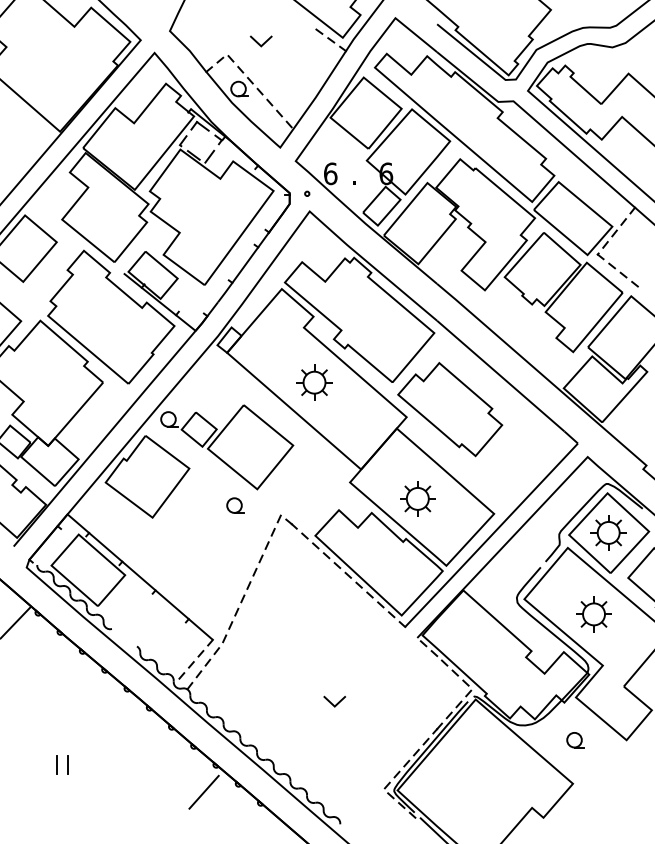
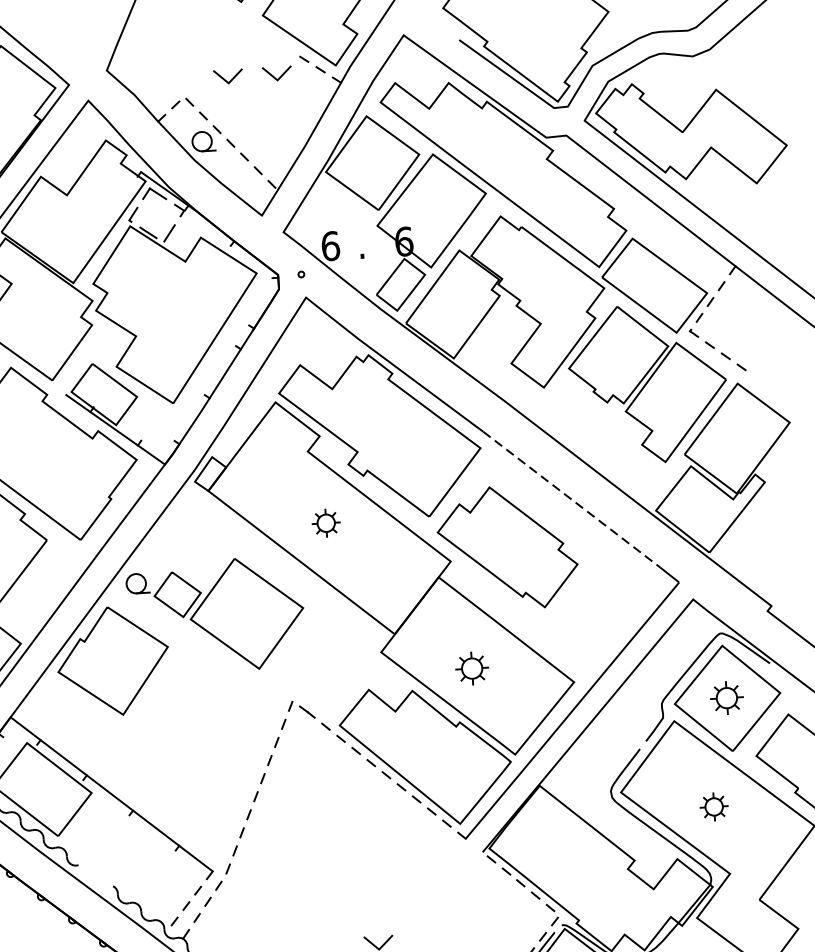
line: (295, 42) -> (273, 75), added
line: (501, 376) -> (572, 500), solid -> dashed
part: (314, 382) -> (326, 523), size x0.6
part: (417, 498) -> (471, 668), size x0.7
part: (235, 505) -> (231, 692), removed
part: (608, 532) -> (726, 697), size x0.7
part: (593, 614) -> (713, 807), size x0.6

